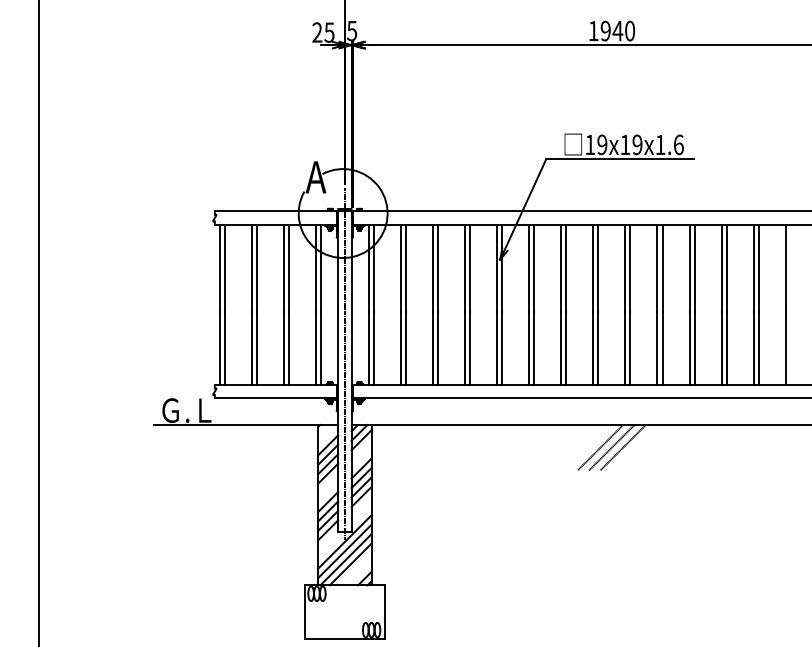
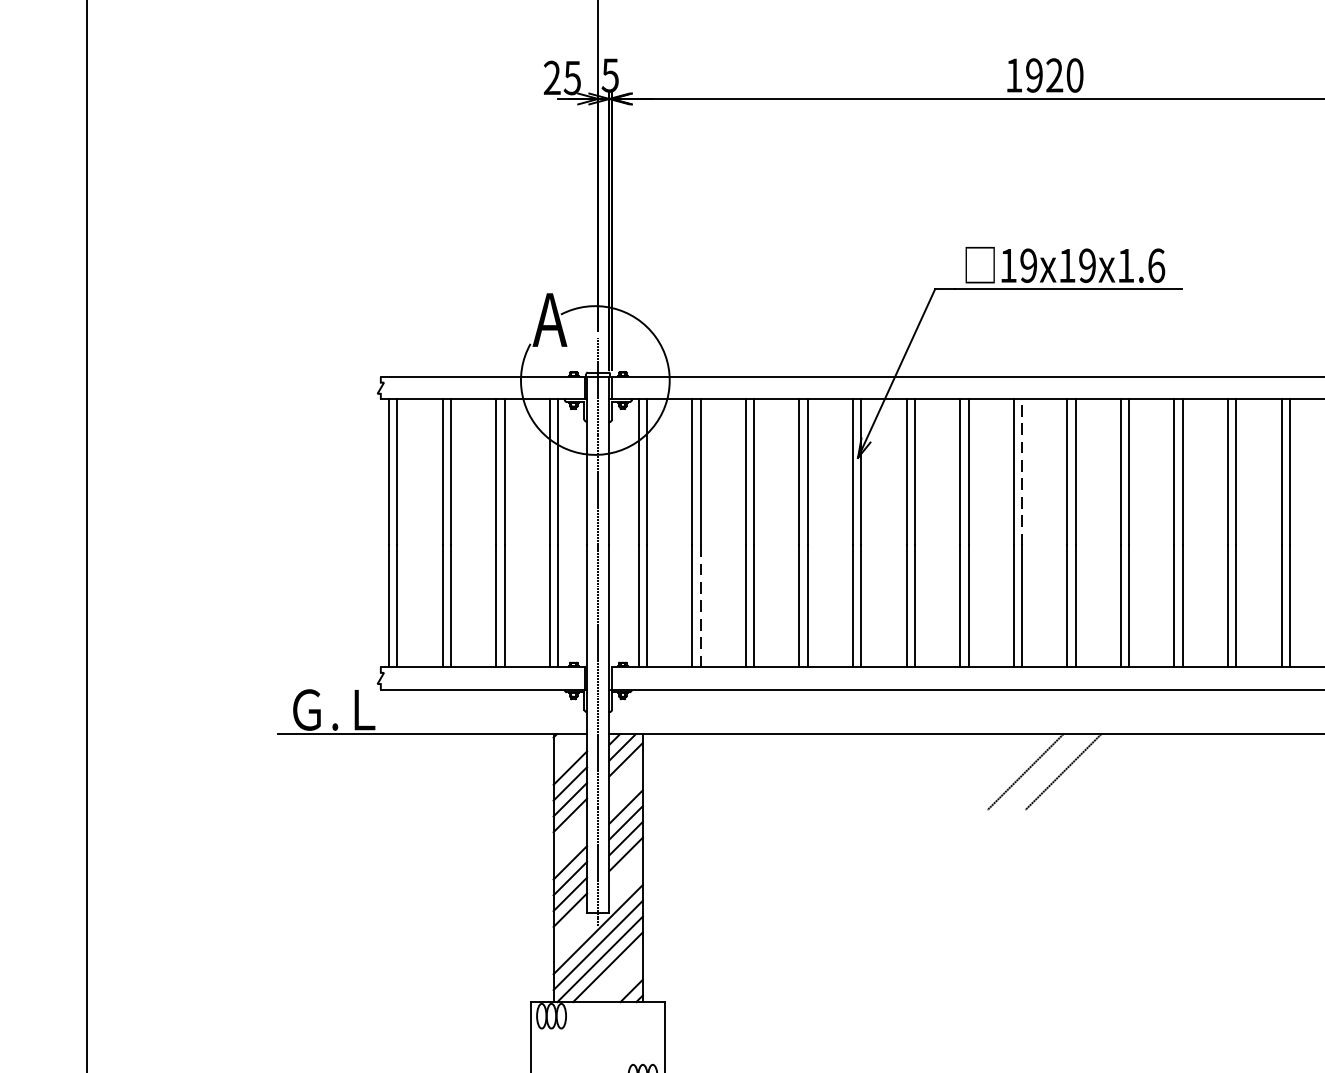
text: (617, 30) -> (1054, 74), 1940 -> 1920
line: (598, 268) -> (1022, 472), solid -> dashed
line: (406, 348) -> (701, 606), solid -> dashed
line: (611, 447) -> (1044, 771), removed

